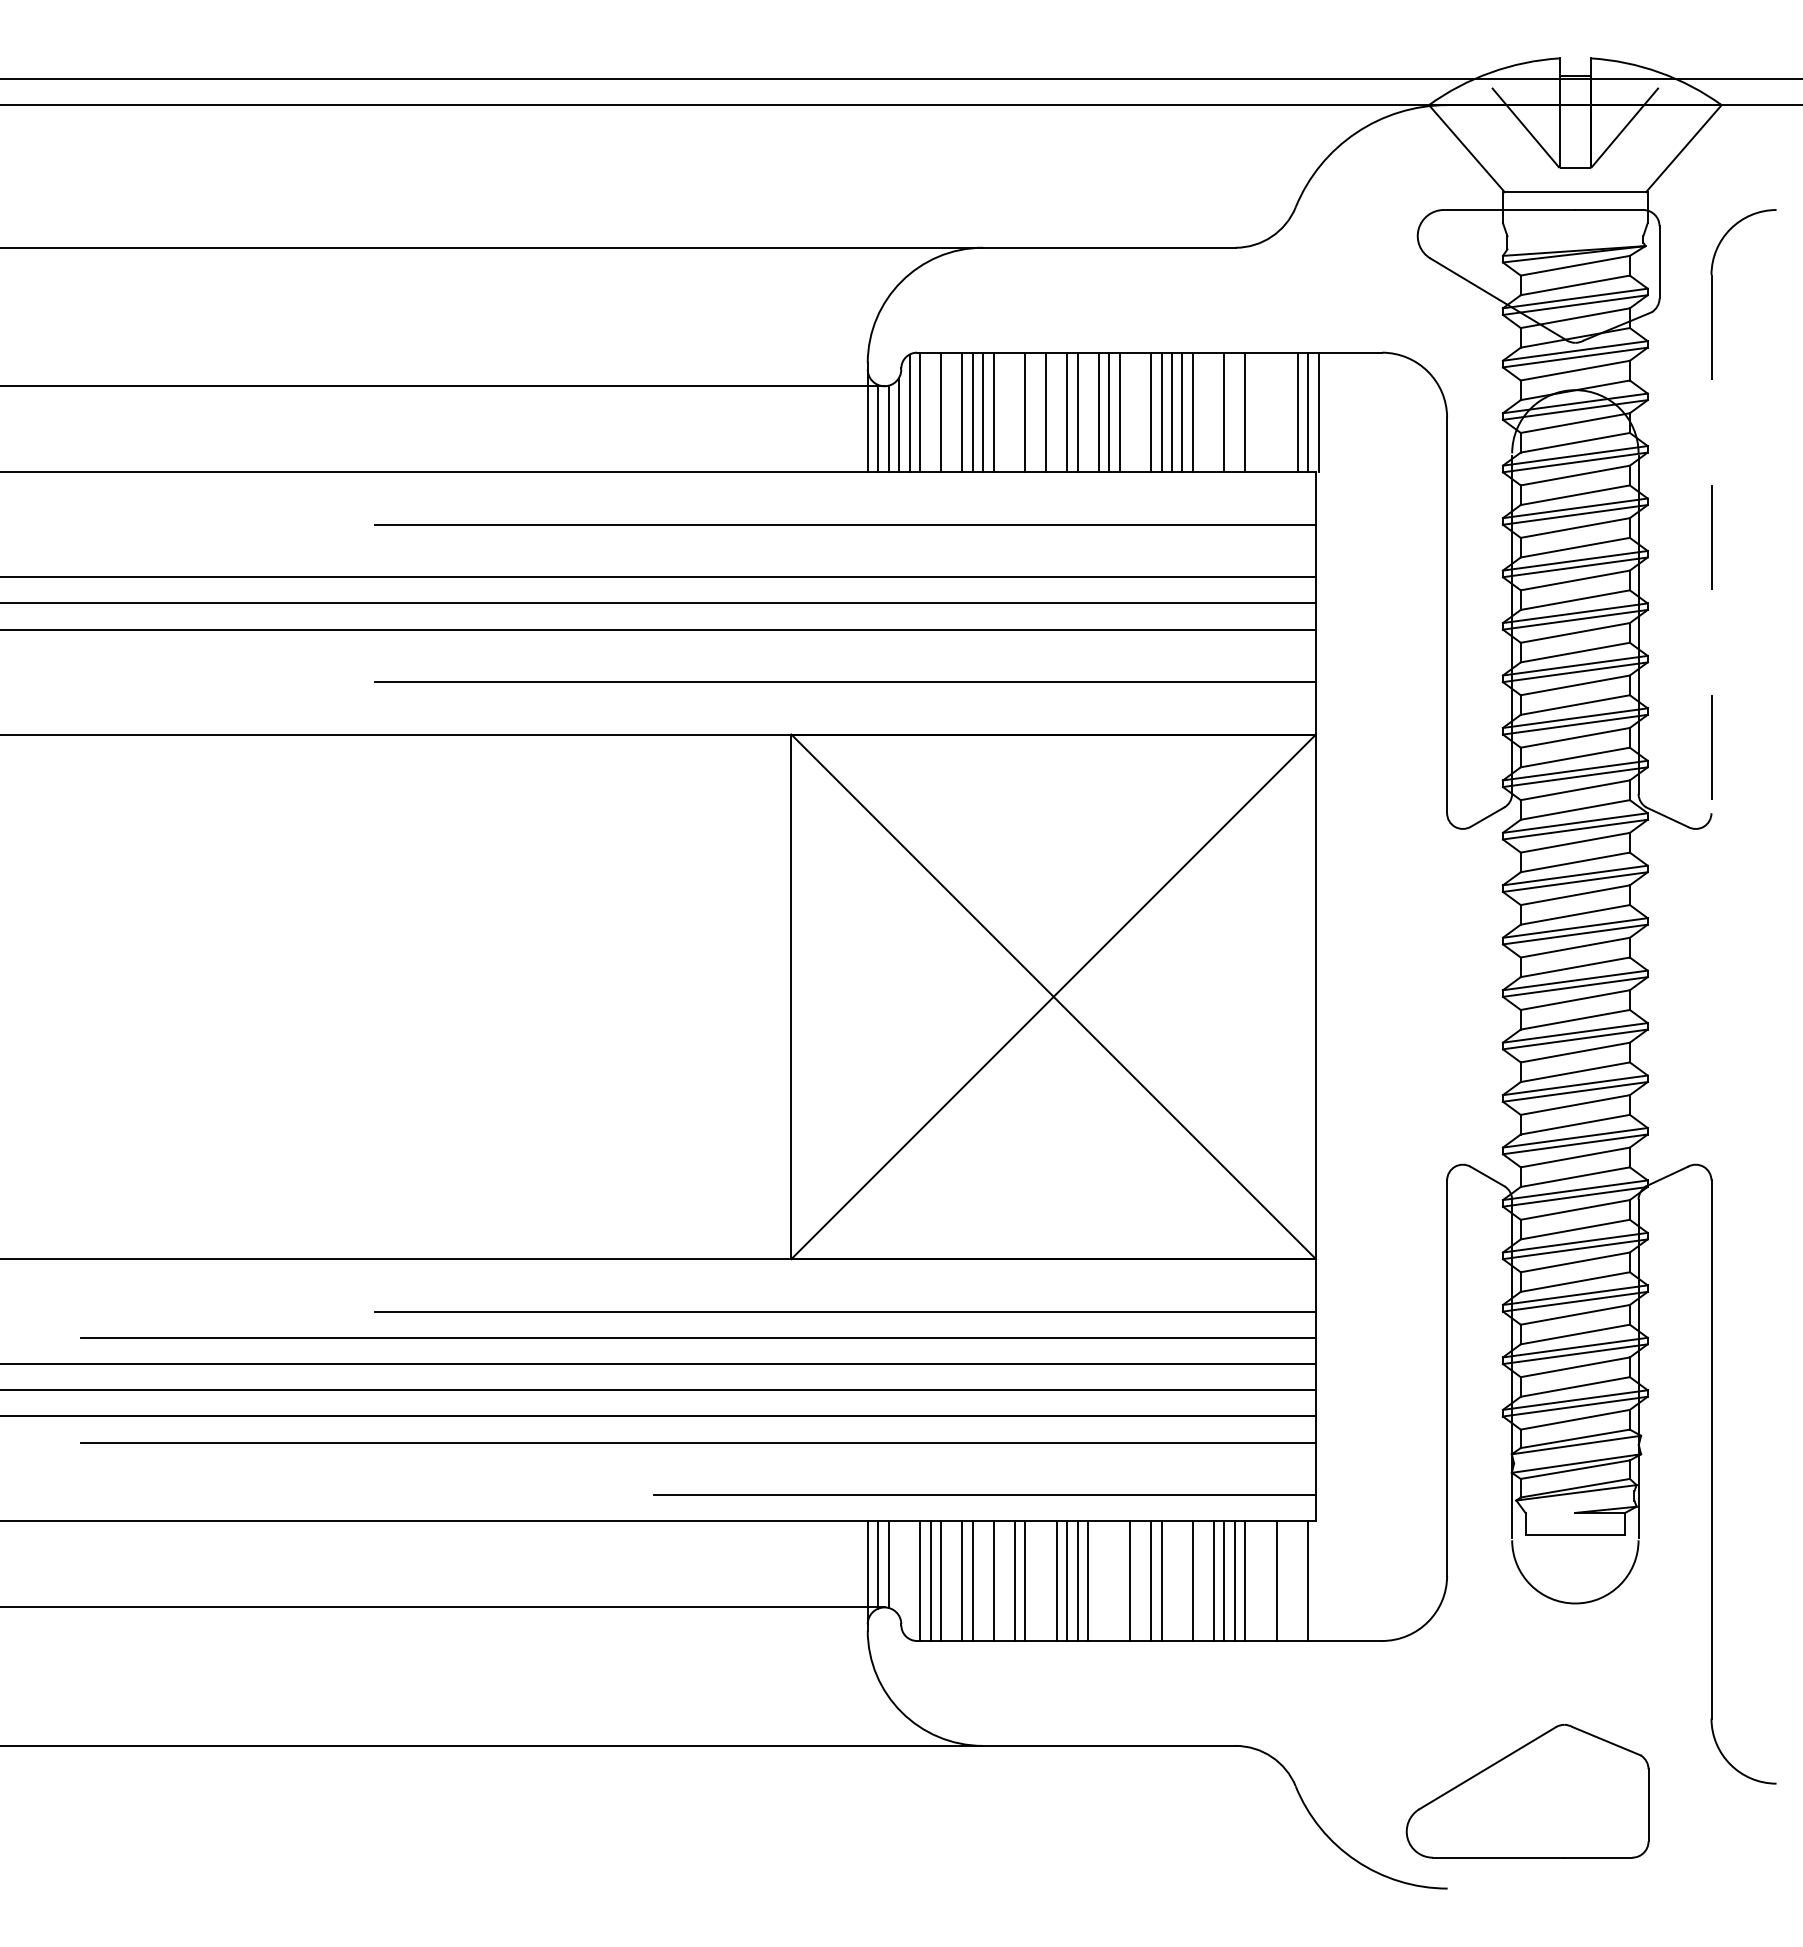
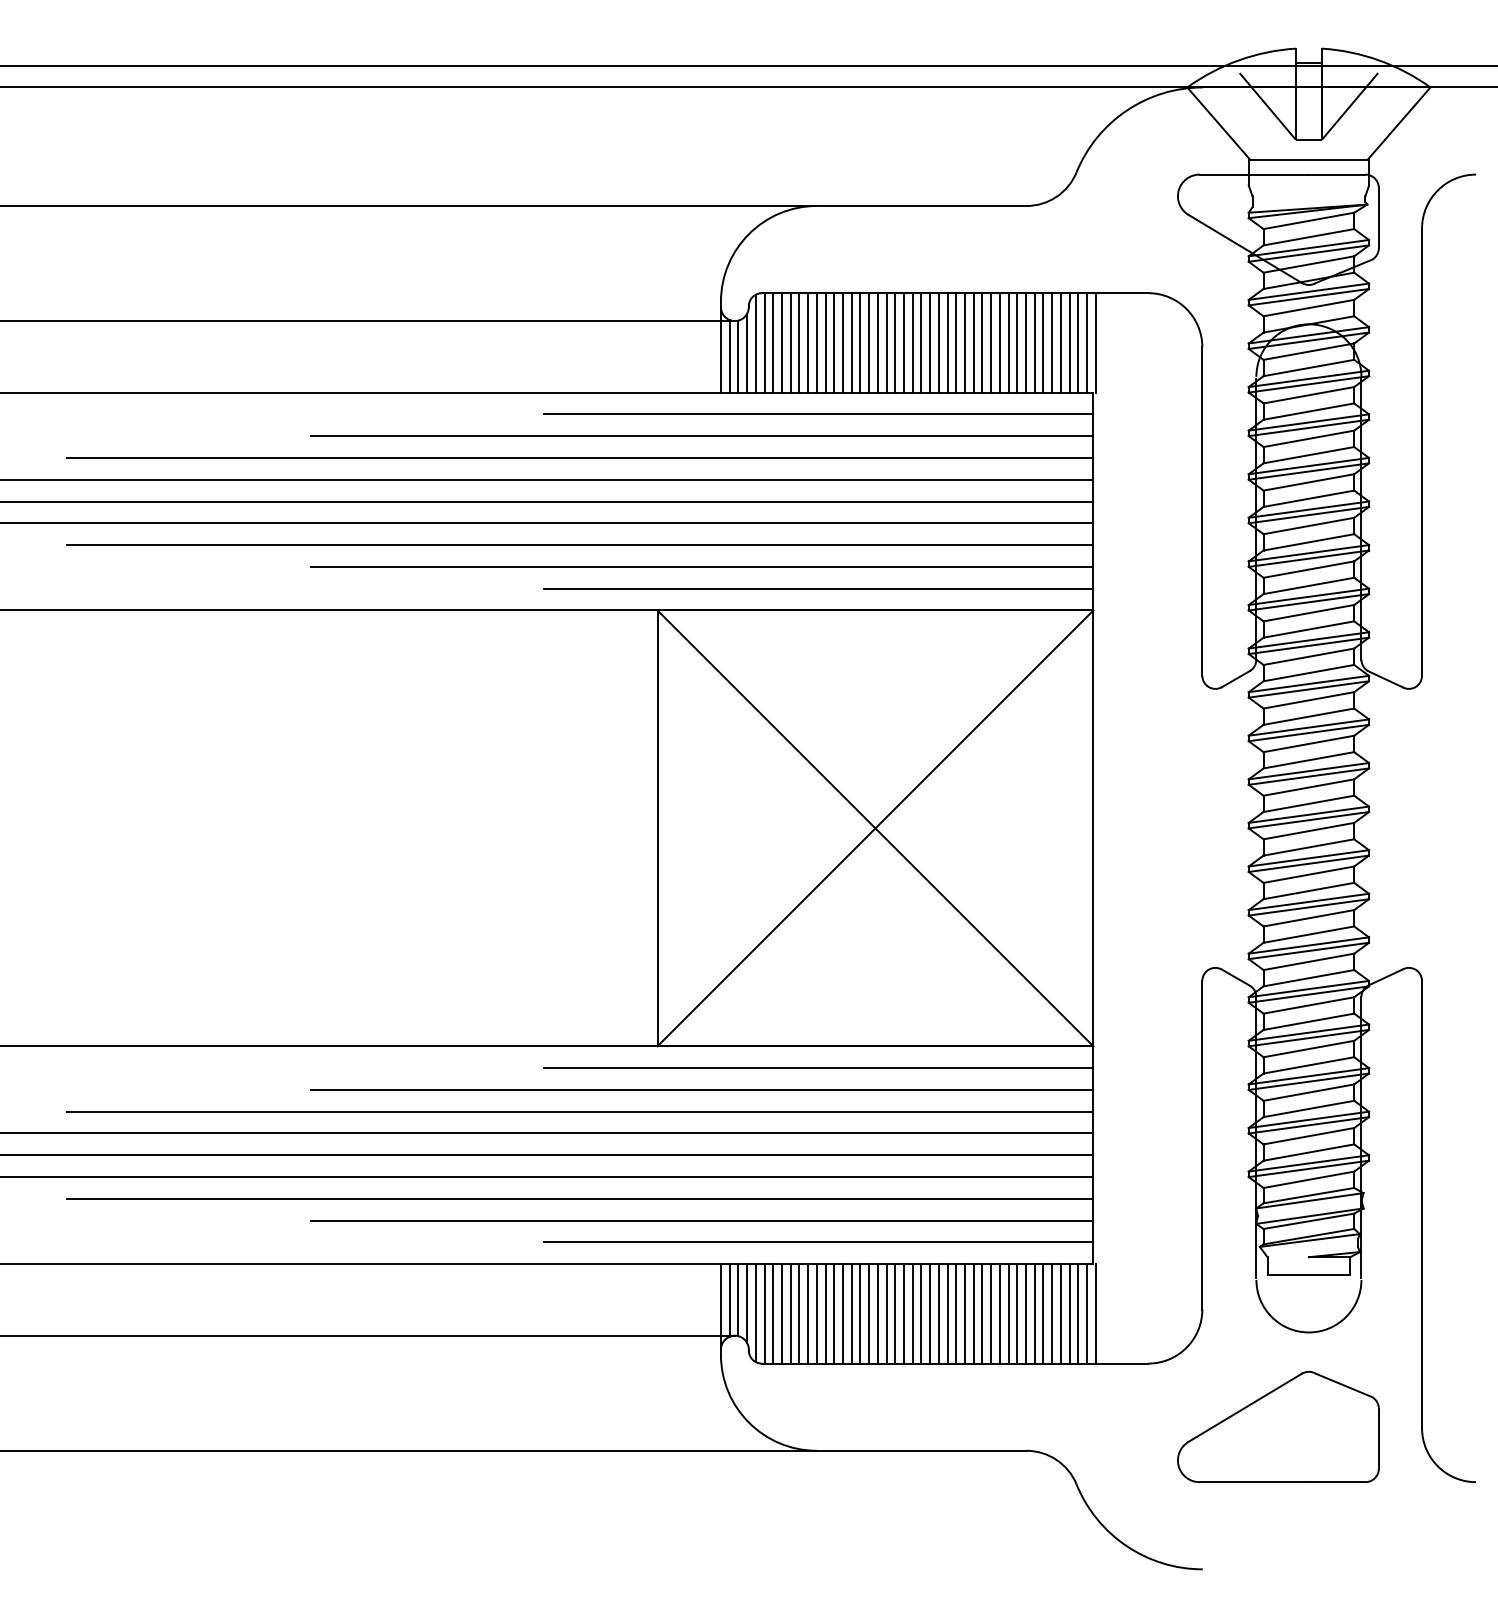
line: (930, 412) -> (773, 342), added
line: (951, 412) -> (790, 342), added
line: (1004, 412) -> (834, 342), added
line: (1014, 412) -> (842, 342), added
line: (1035, 412) -> (860, 342), added
line: (1056, 412) -> (877, 342), added
line: (1088, 412) -> (904, 342), added
line: (1130, 412) -> (939, 342), added
line: (1140, 412) -> (947, 342), added
line: (1203, 412) -> (999, 342), added
line: (1213, 412) -> (1008, 342), added
line: (1234, 412) -> (1025, 342), added
line: (1255, 412) -> (1043, 342), added
line: (1266, 412) -> (1052, 342), added
line: (1276, 412) -> (1060, 342), added
line: (1287, 412) -> (1069, 342), added
line: (984, 498) -> (817, 414), added
line: (1711, 544) -> (1422, 452), dashed -> solid
line: (697, 550) -> (579, 457), added
line: (697, 655) -> (579, 544), added
line: (984, 708) -> (817, 588), added
line: (984, 1285) -> (817, 1068), added
line: (844, 1468) -> (701, 1220), added
line: (899, 1568) -> (747, 1303), added
line: (909, 1580) -> (755, 1313), added
line: (951, 1581) -> (790, 1314), added
line: (983, 1581) -> (817, 1314), added
line: (1004, 1581) -> (834, 1314), added
line: (1035, 1581) -> (860, 1314), added
line: (1046, 1581) -> (869, 1314), added
line: (1098, 1581) -> (912, 1314), added
line: (1109, 1581) -> (921, 1314), added
line: (1119, 1581) -> (930, 1314), added
line: (1140, 1581) -> (947, 1314), added
line: (1171, 1581) -> (973, 1314), added
line: (1182, 1581) -> (982, 1314), added
line: (1203, 1581) -> (999, 1314), added
line: (1255, 1581) -> (1043, 1314), added
line: (1266, 1581) -> (1052, 1314), added
line: (1287, 1581) -> (1069, 1314), added
line: (1297, 1581) -> (1078, 1314), added
line: (1318, 1581) -> (1095, 1314), added
part: (1527, 1791) -> (1278, 1427), moved

